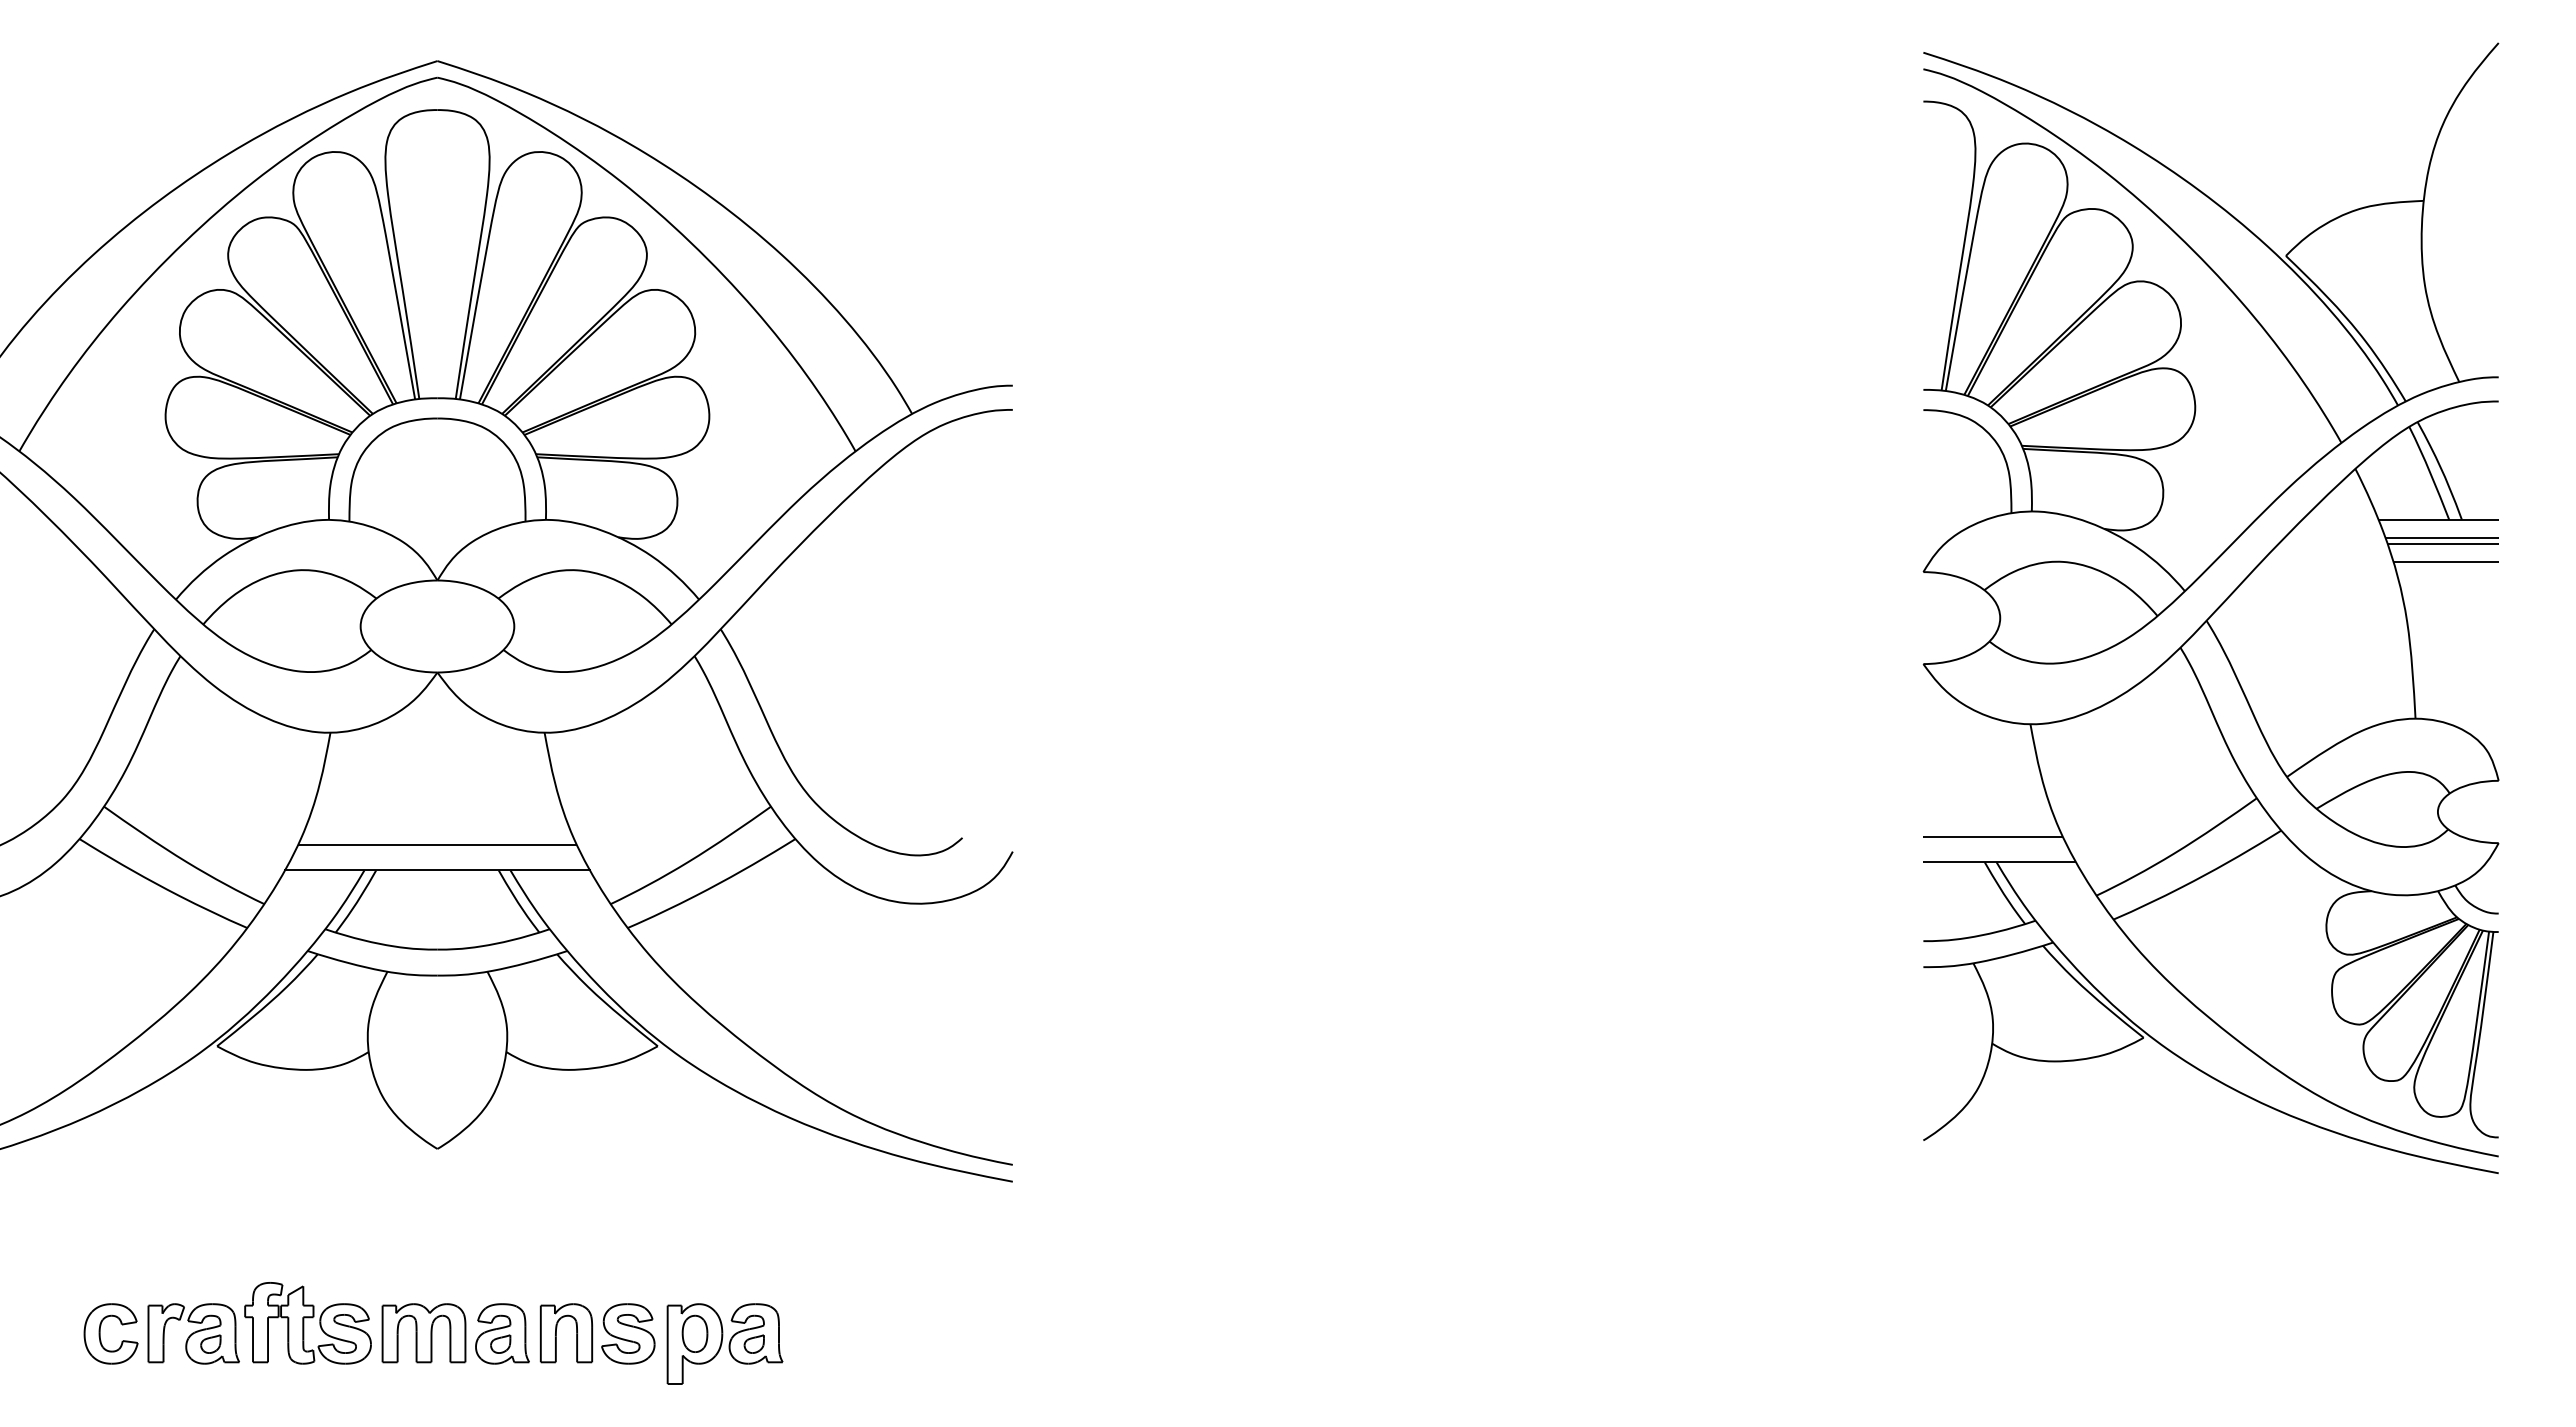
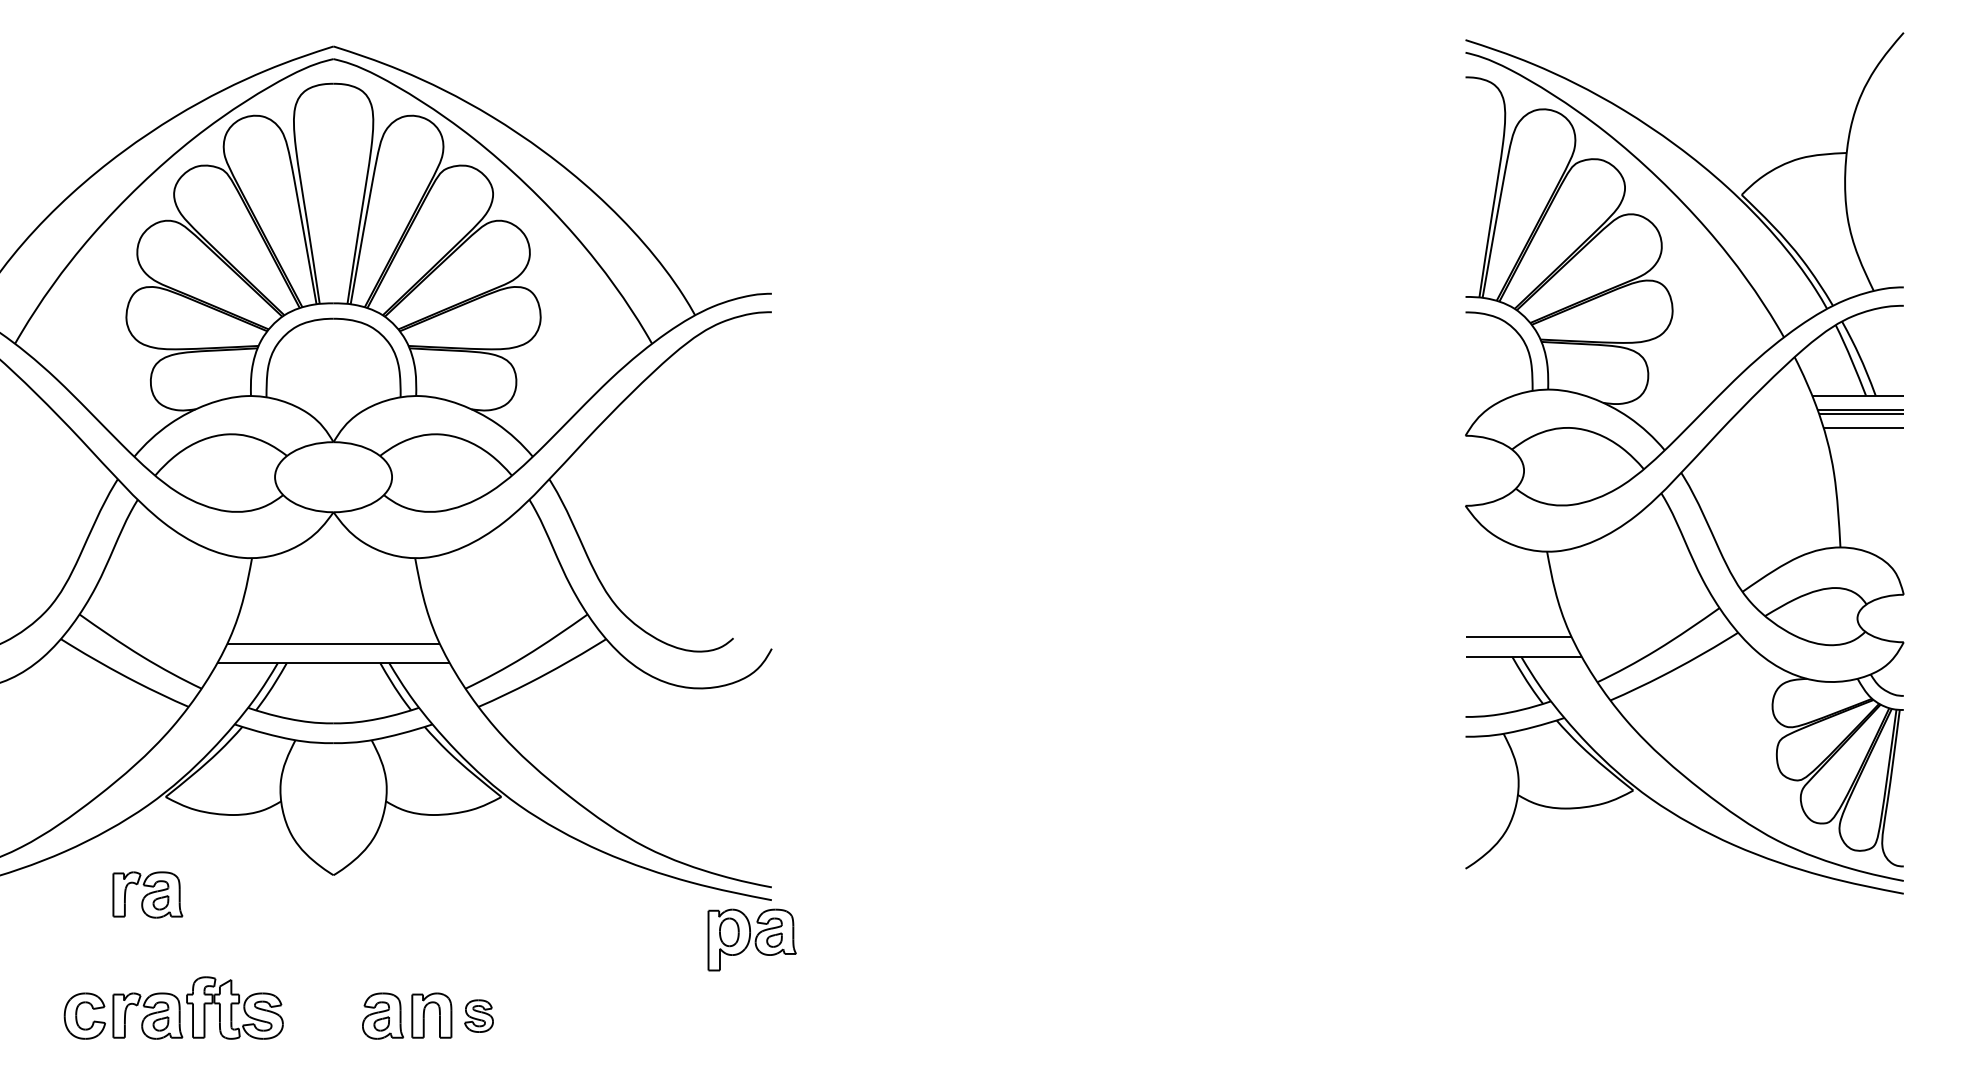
part: (193, 1174) -> (147, 894), added
part: (423, 1333) -> (322, 1015), removed
part: (628, 1333) -> (479, 1015), size x0.7
part: (724, 1343) -> (751, 939), moved

